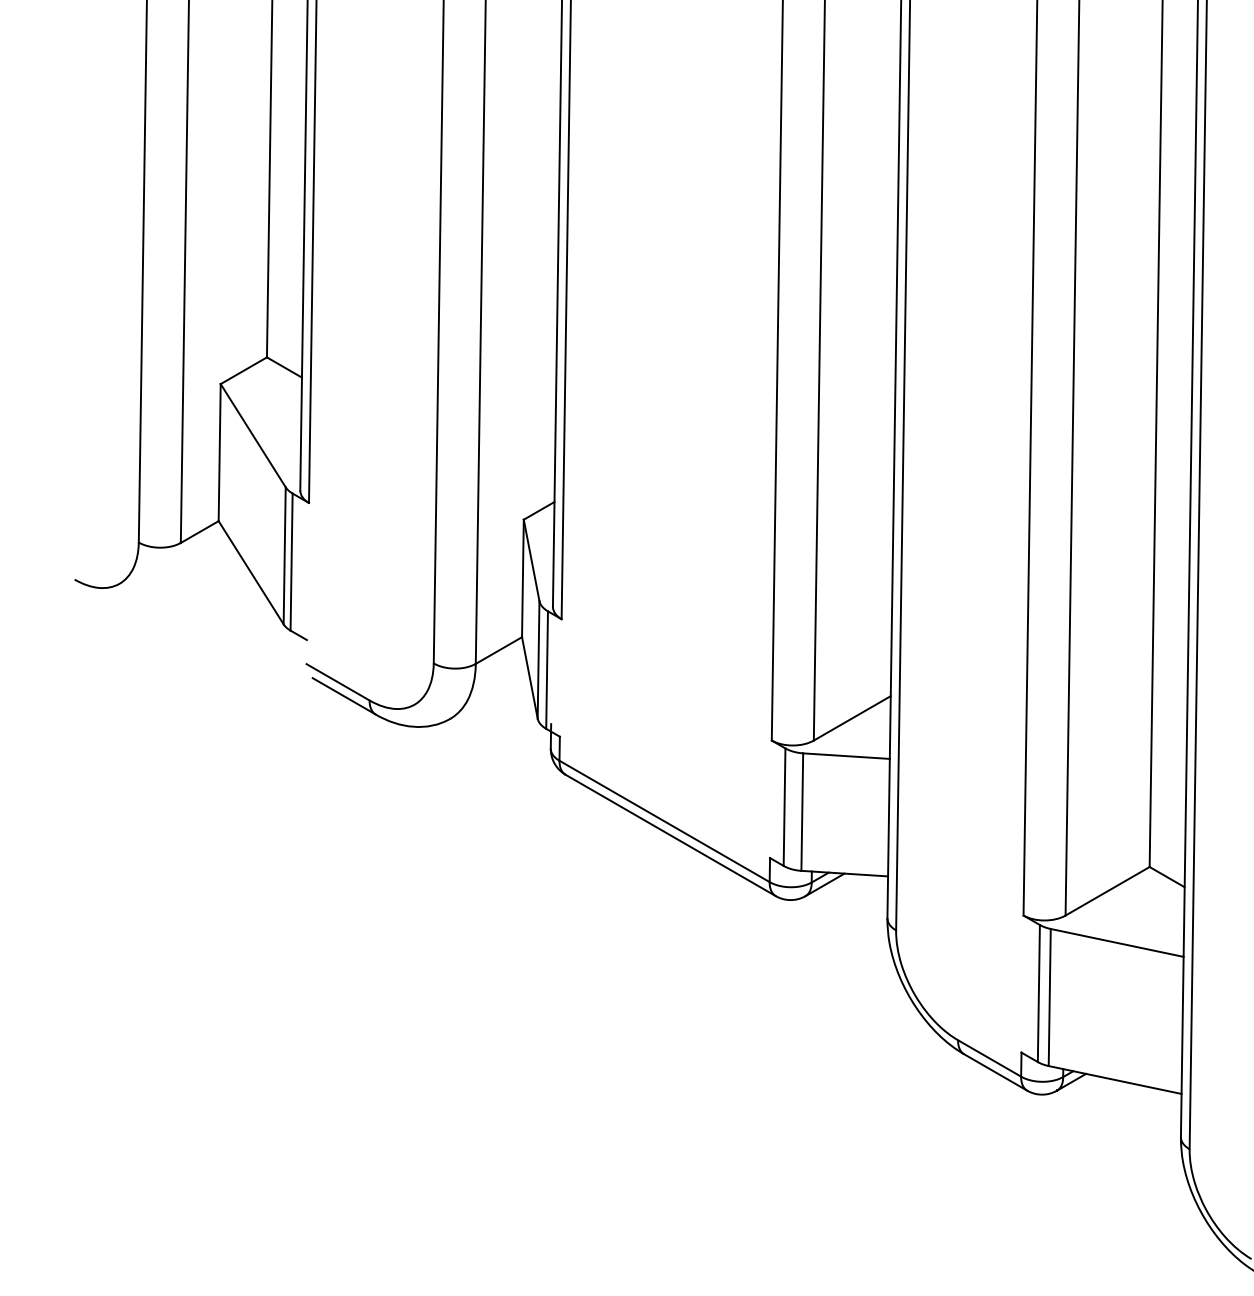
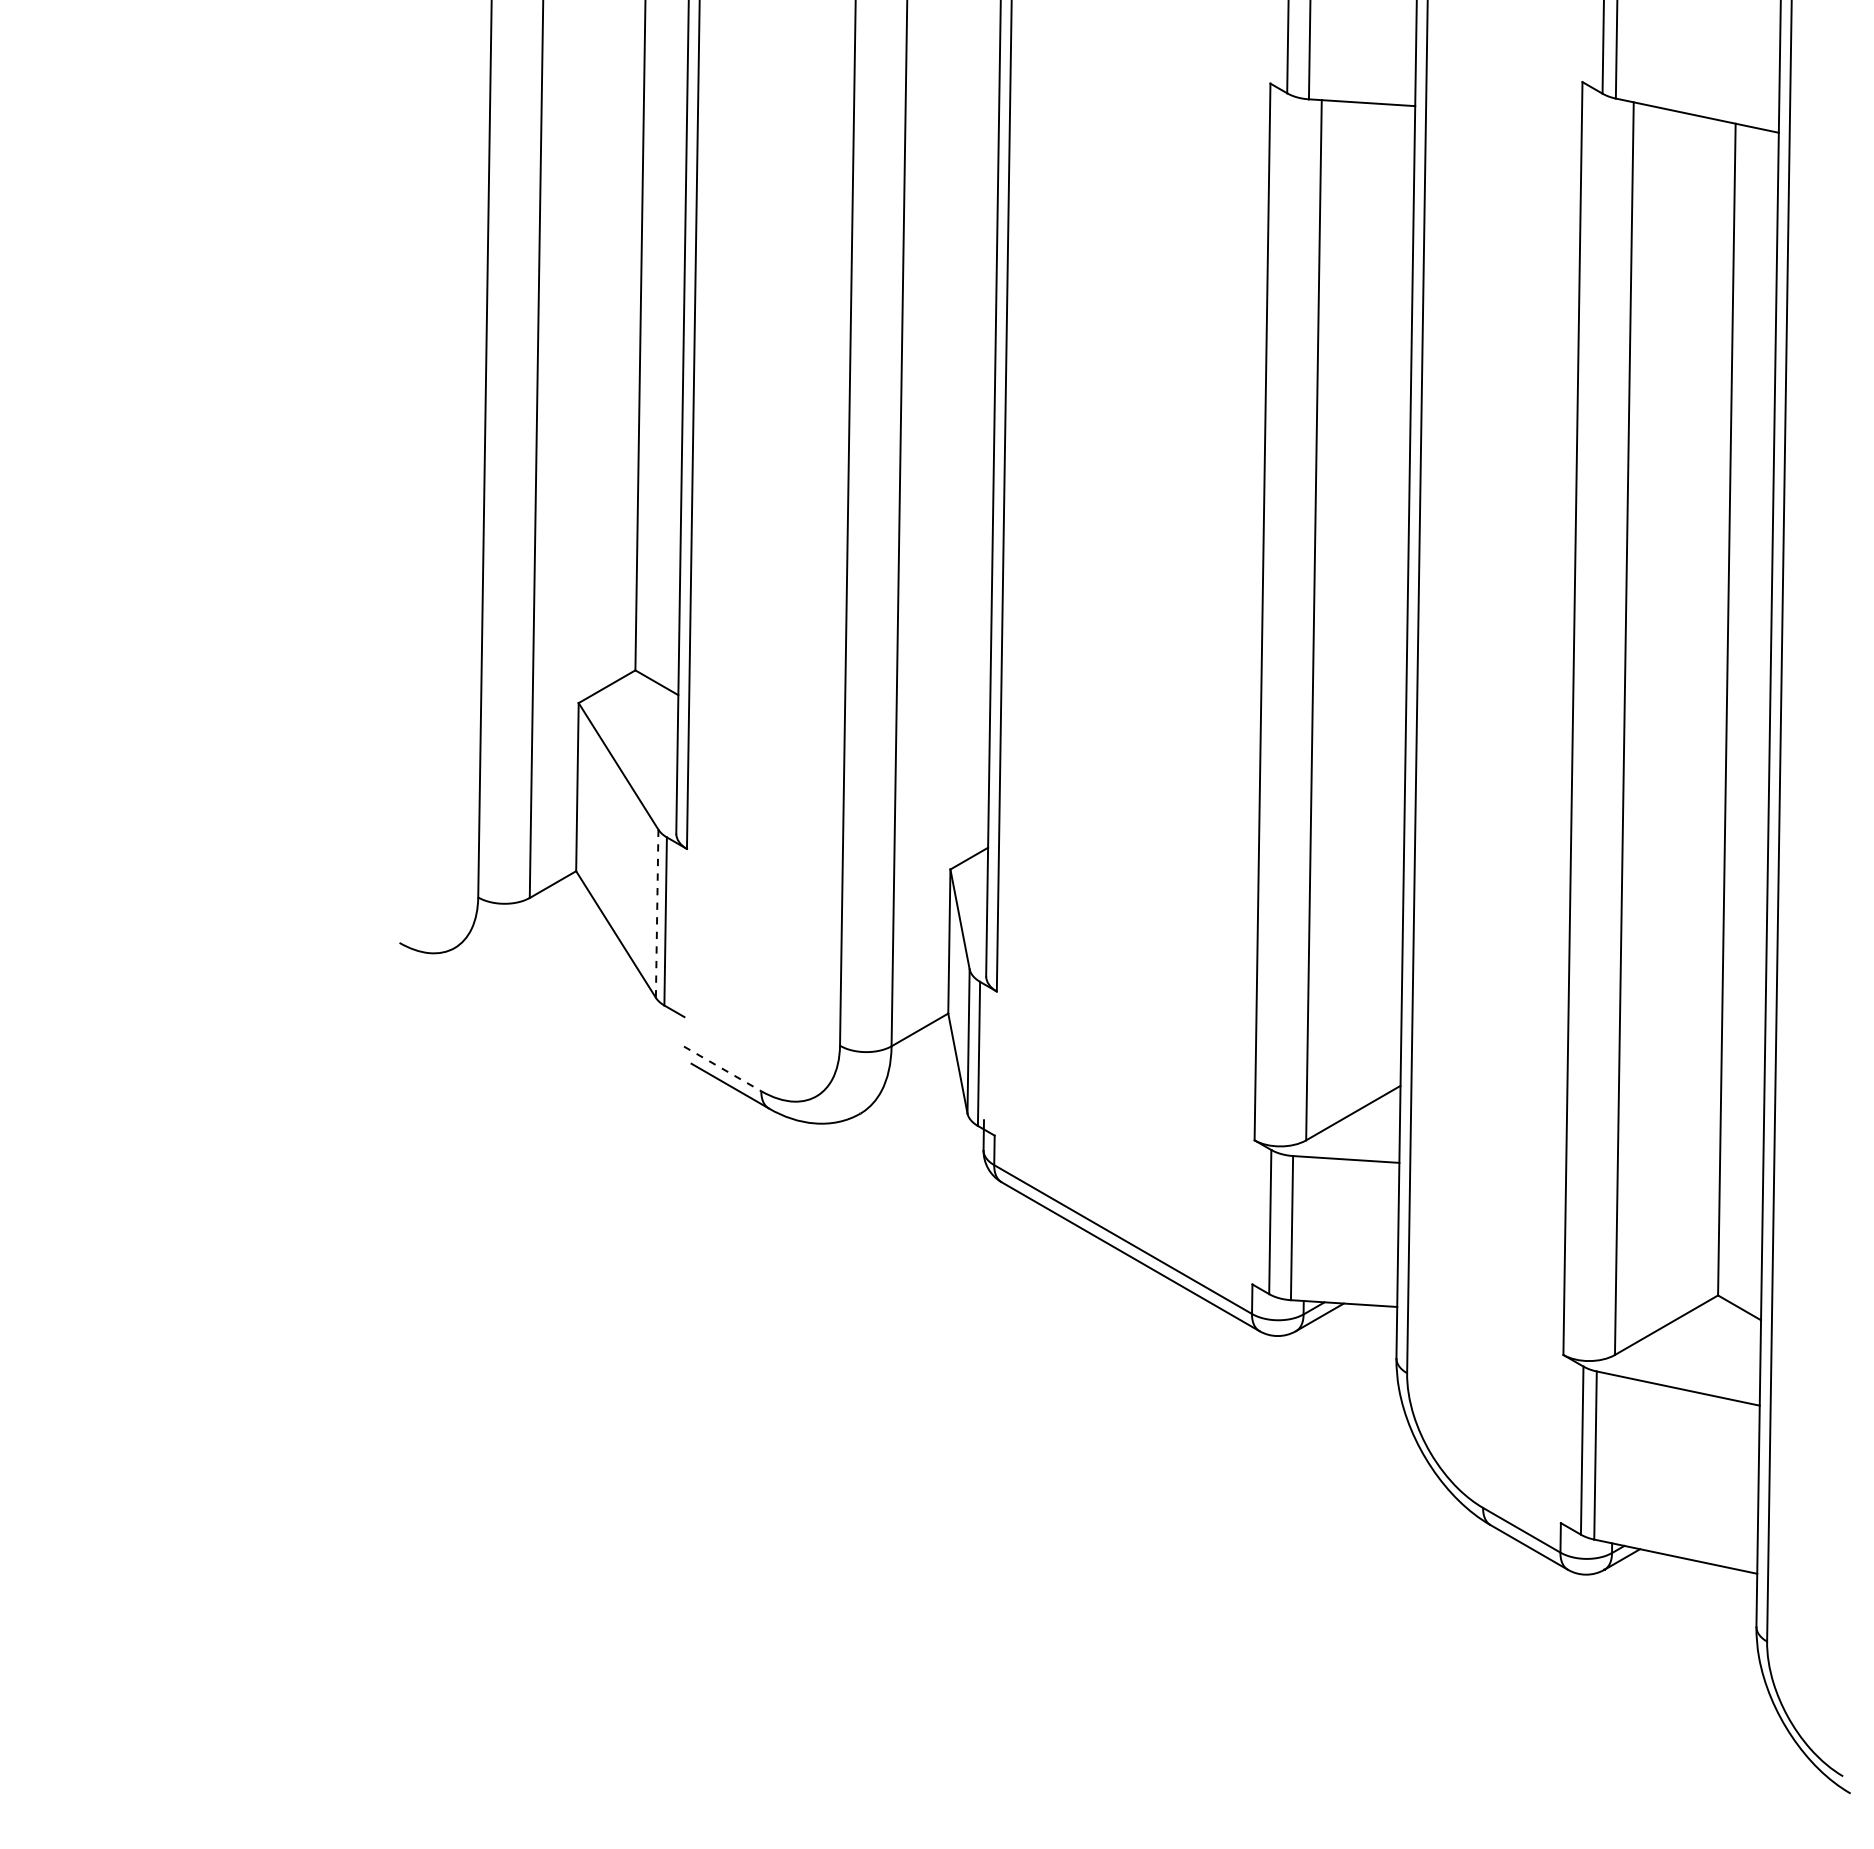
line: (284, 556) -> (657, 914), solid -> dashed
line: (337, 681) -> (722, 1068), solid -> dashed

